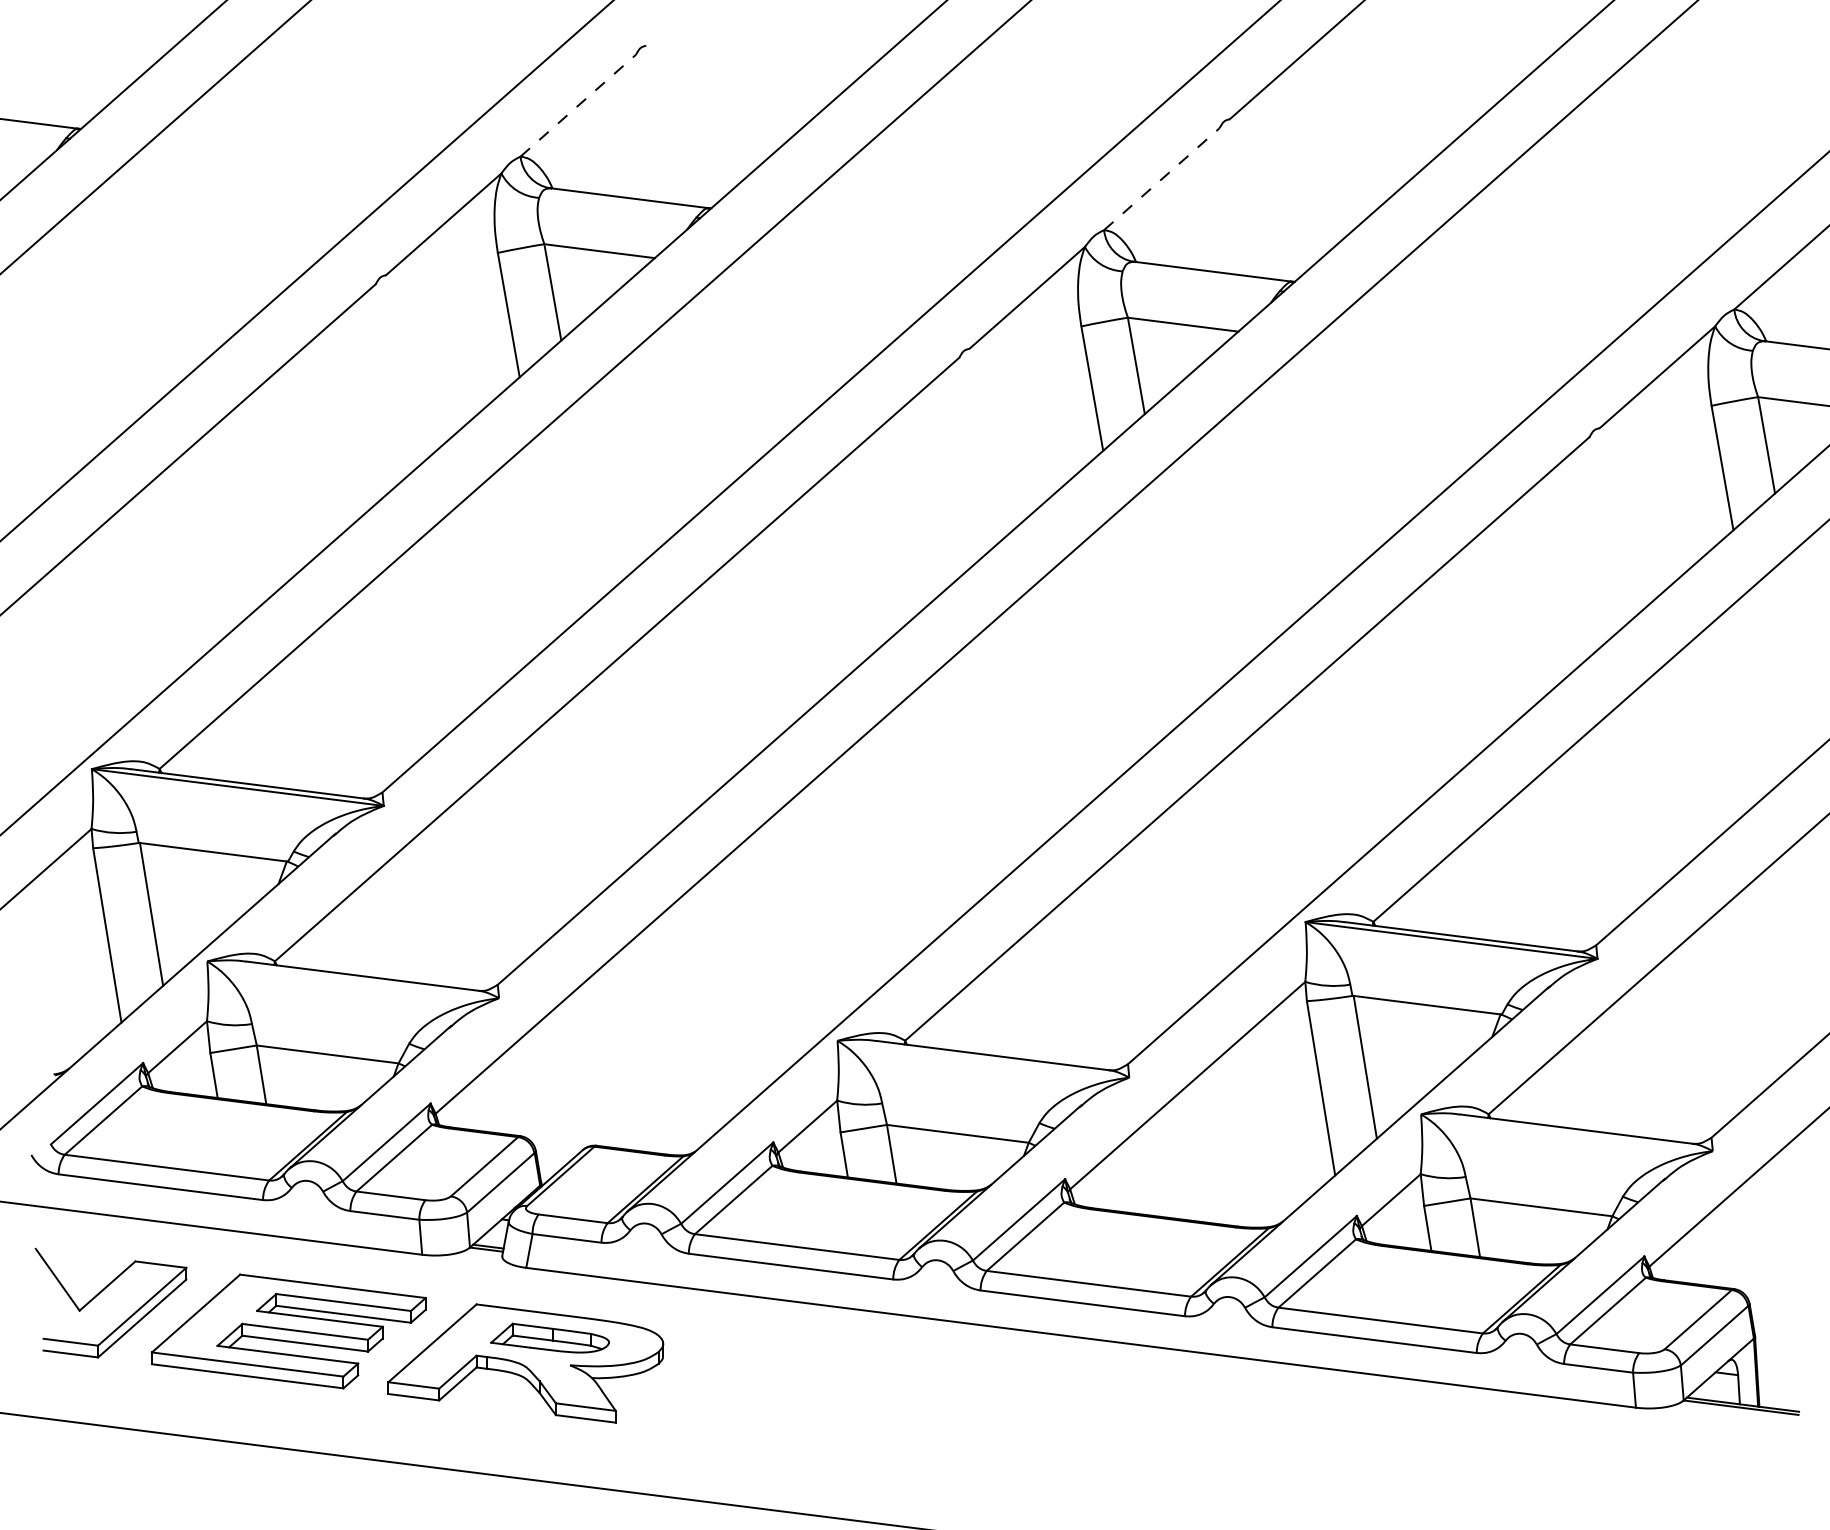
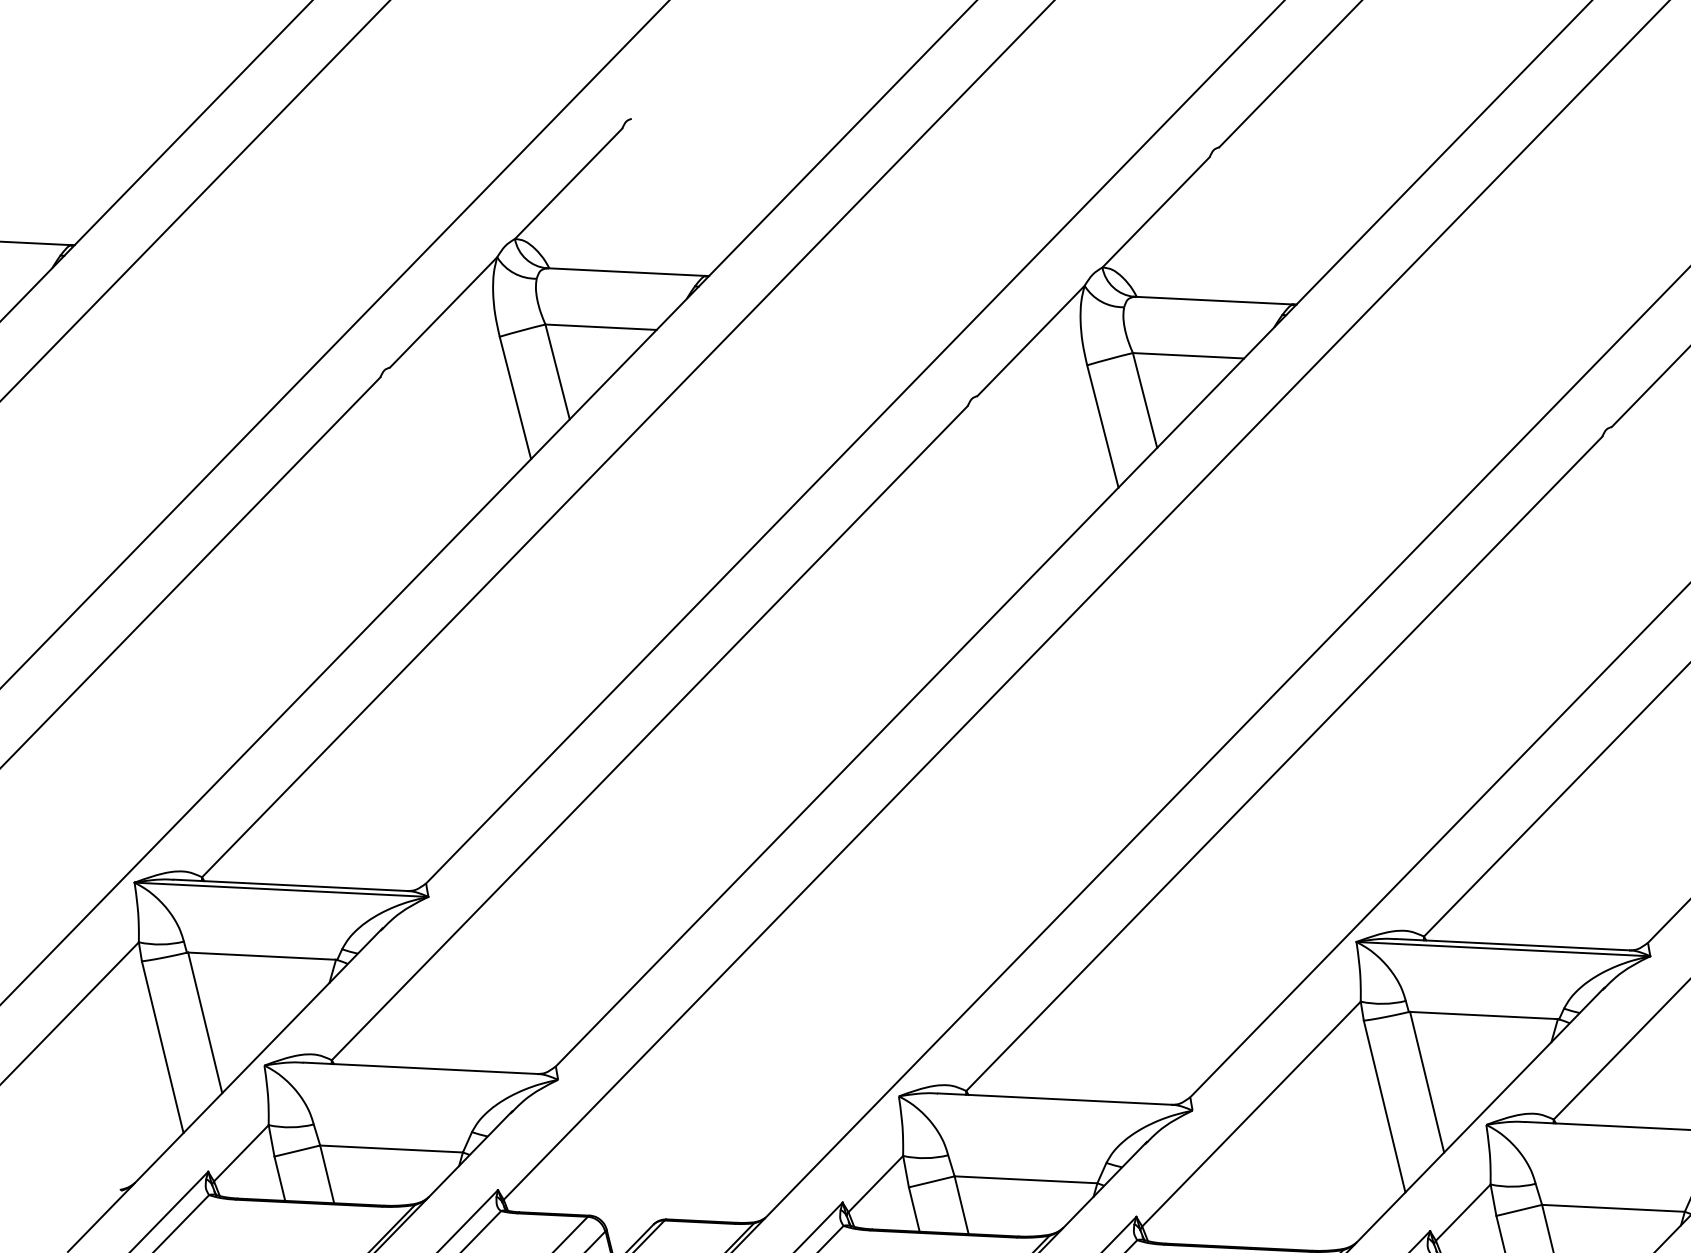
line: (578, 105) -> (568, 183), dashed -> solid
line: (1161, 179) -> (1155, 212), dashed -> solid

